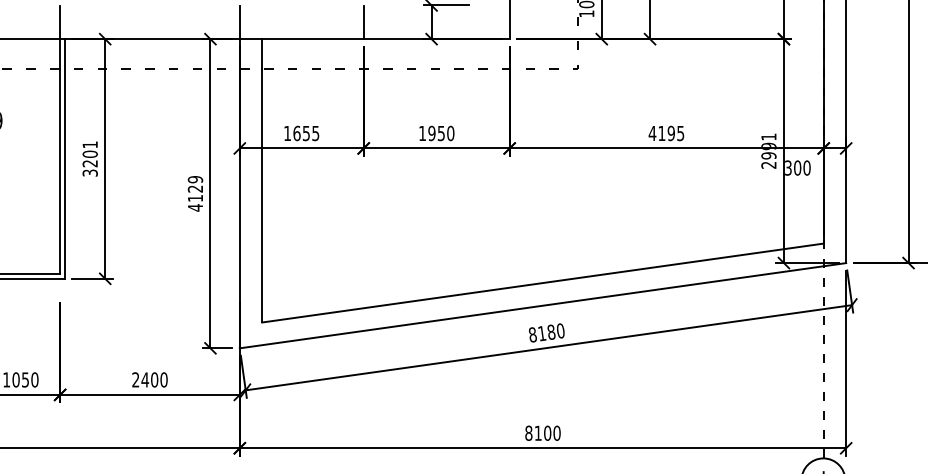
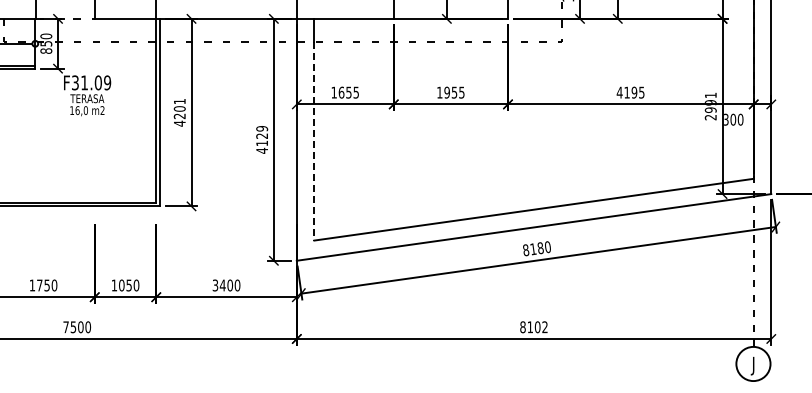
text: (450, 133) -> (461, 92), 1950 -> 1955
text: (89, 172) -> (179, 123), 3201 -> 4201
line: (262, 195) -> (314, 141), solid -> dashed
text: (135, 379) -> (215, 285), 2400 -> 3400
text: (556, 433) -> (544, 327), 8100 -> 8102

